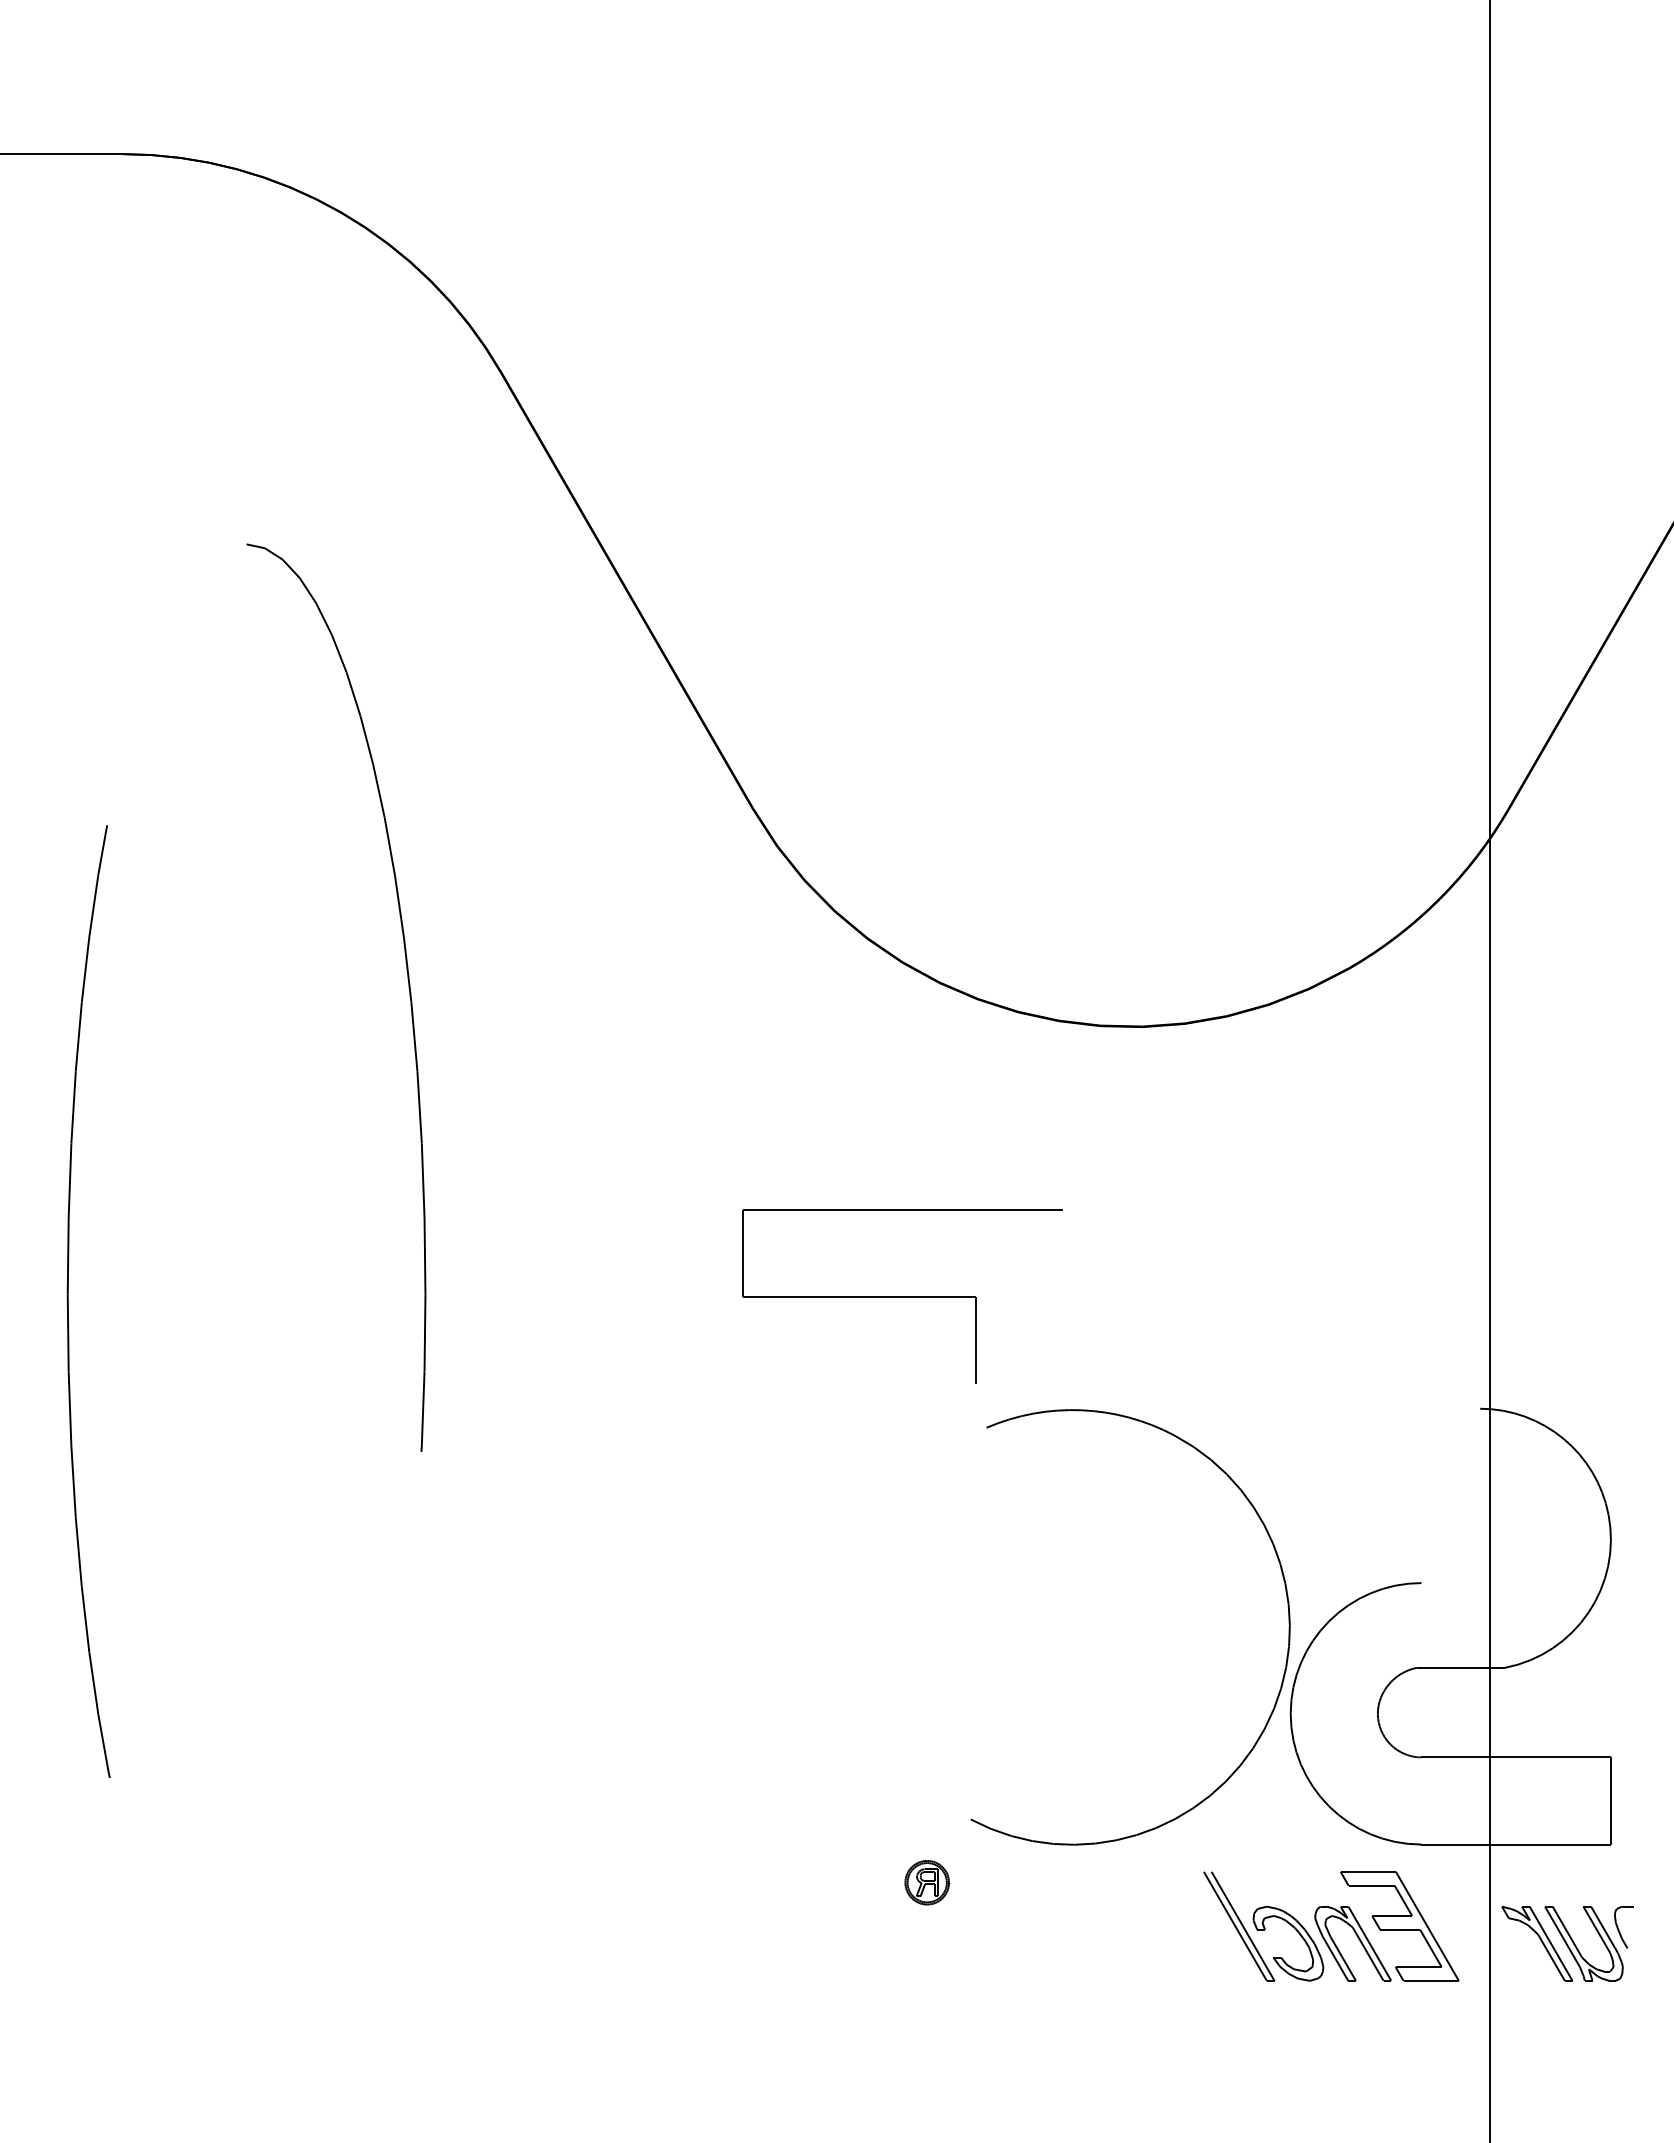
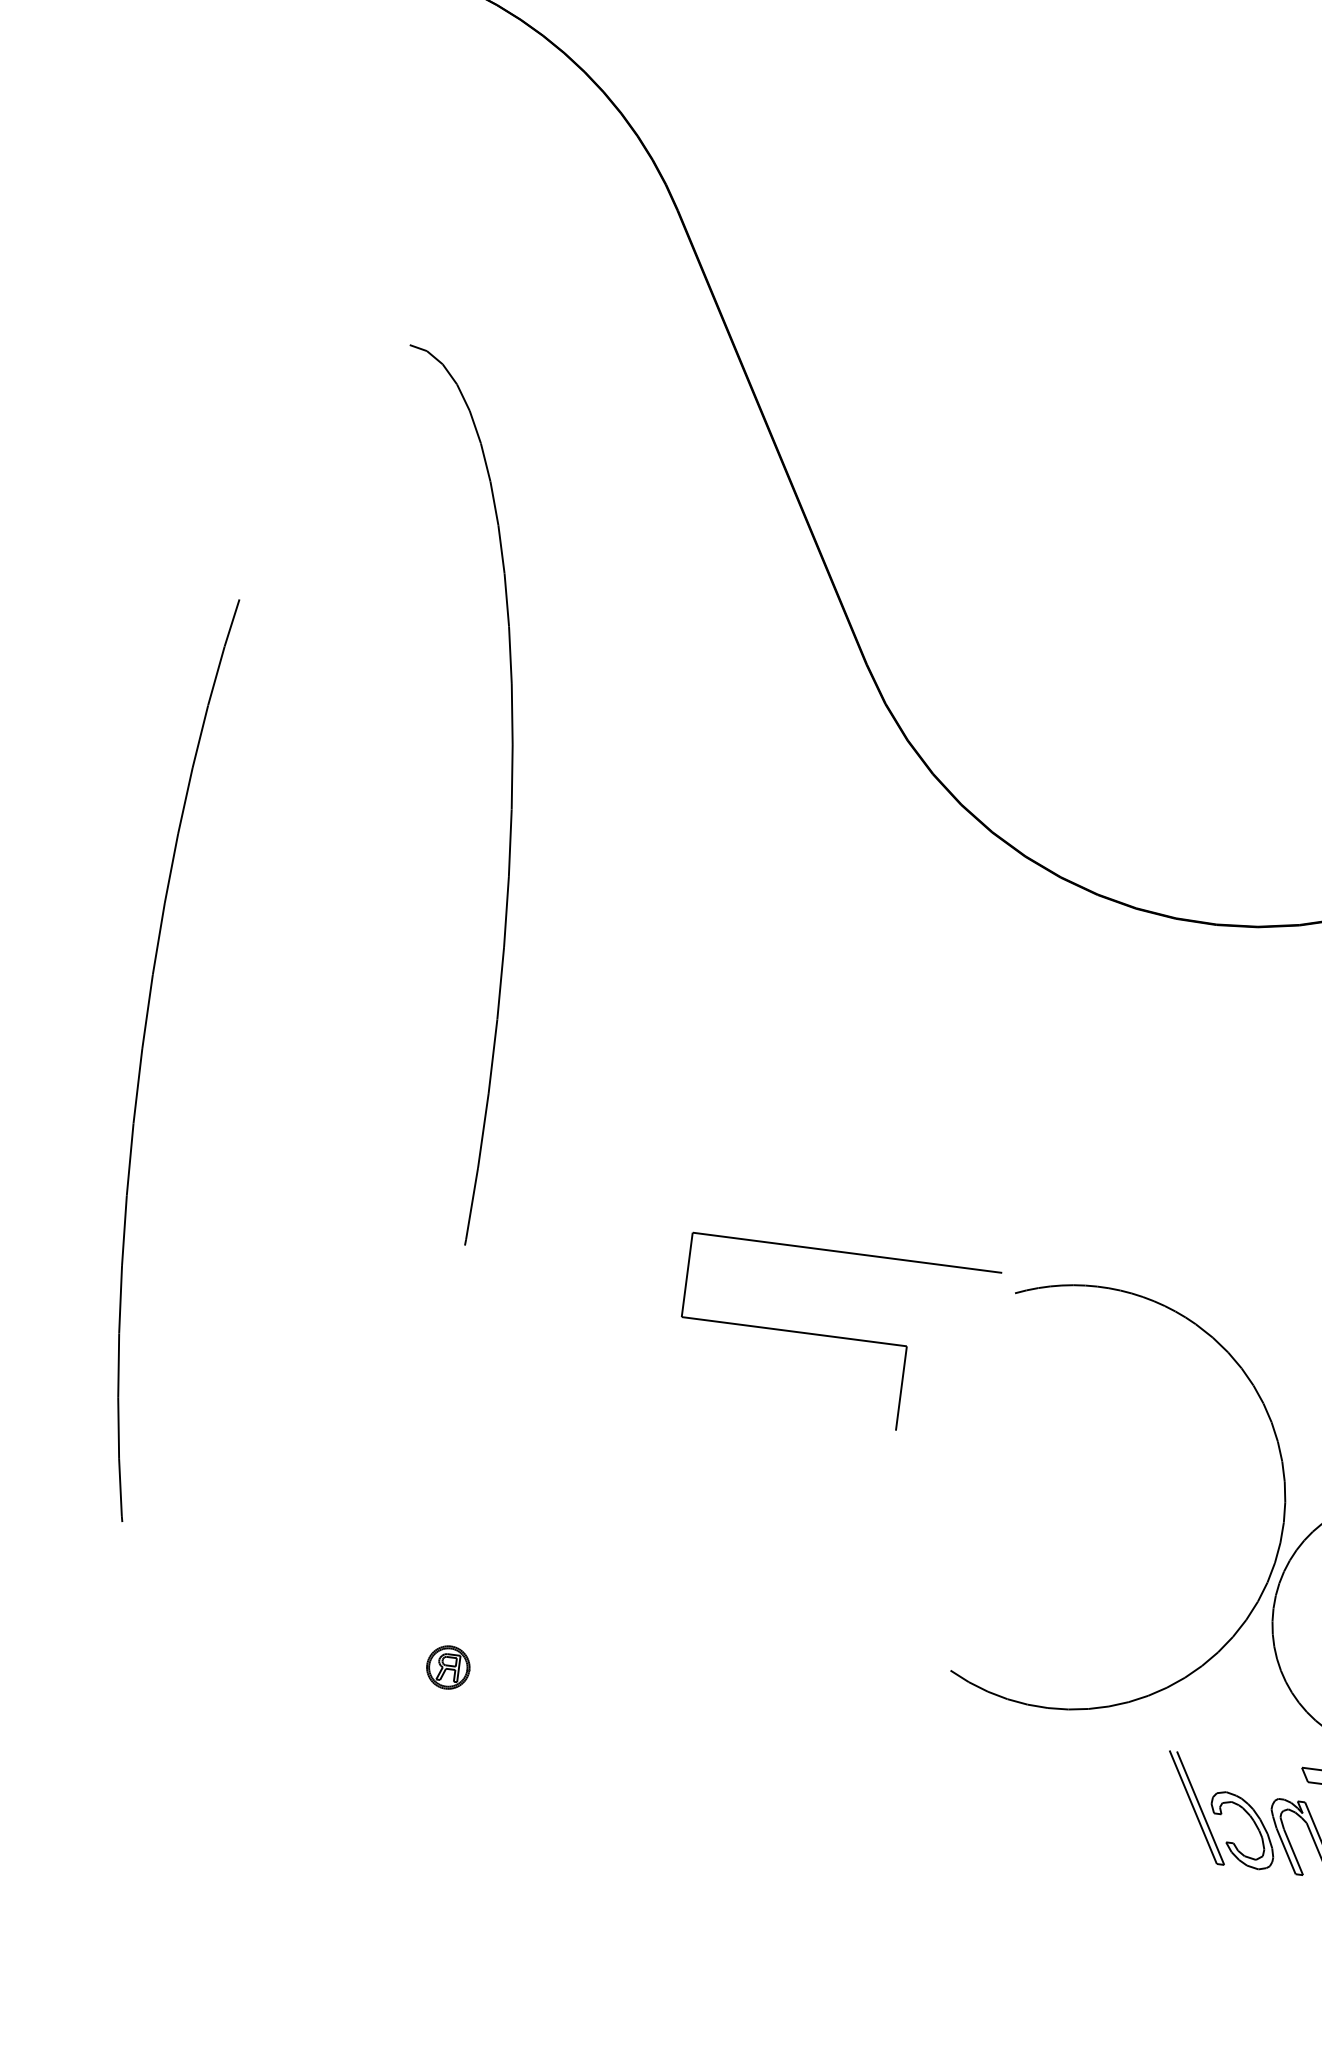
part: (902, 1296) -> (836, 1336), moved
part: (927, 1882) -> (448, 1667), moved

